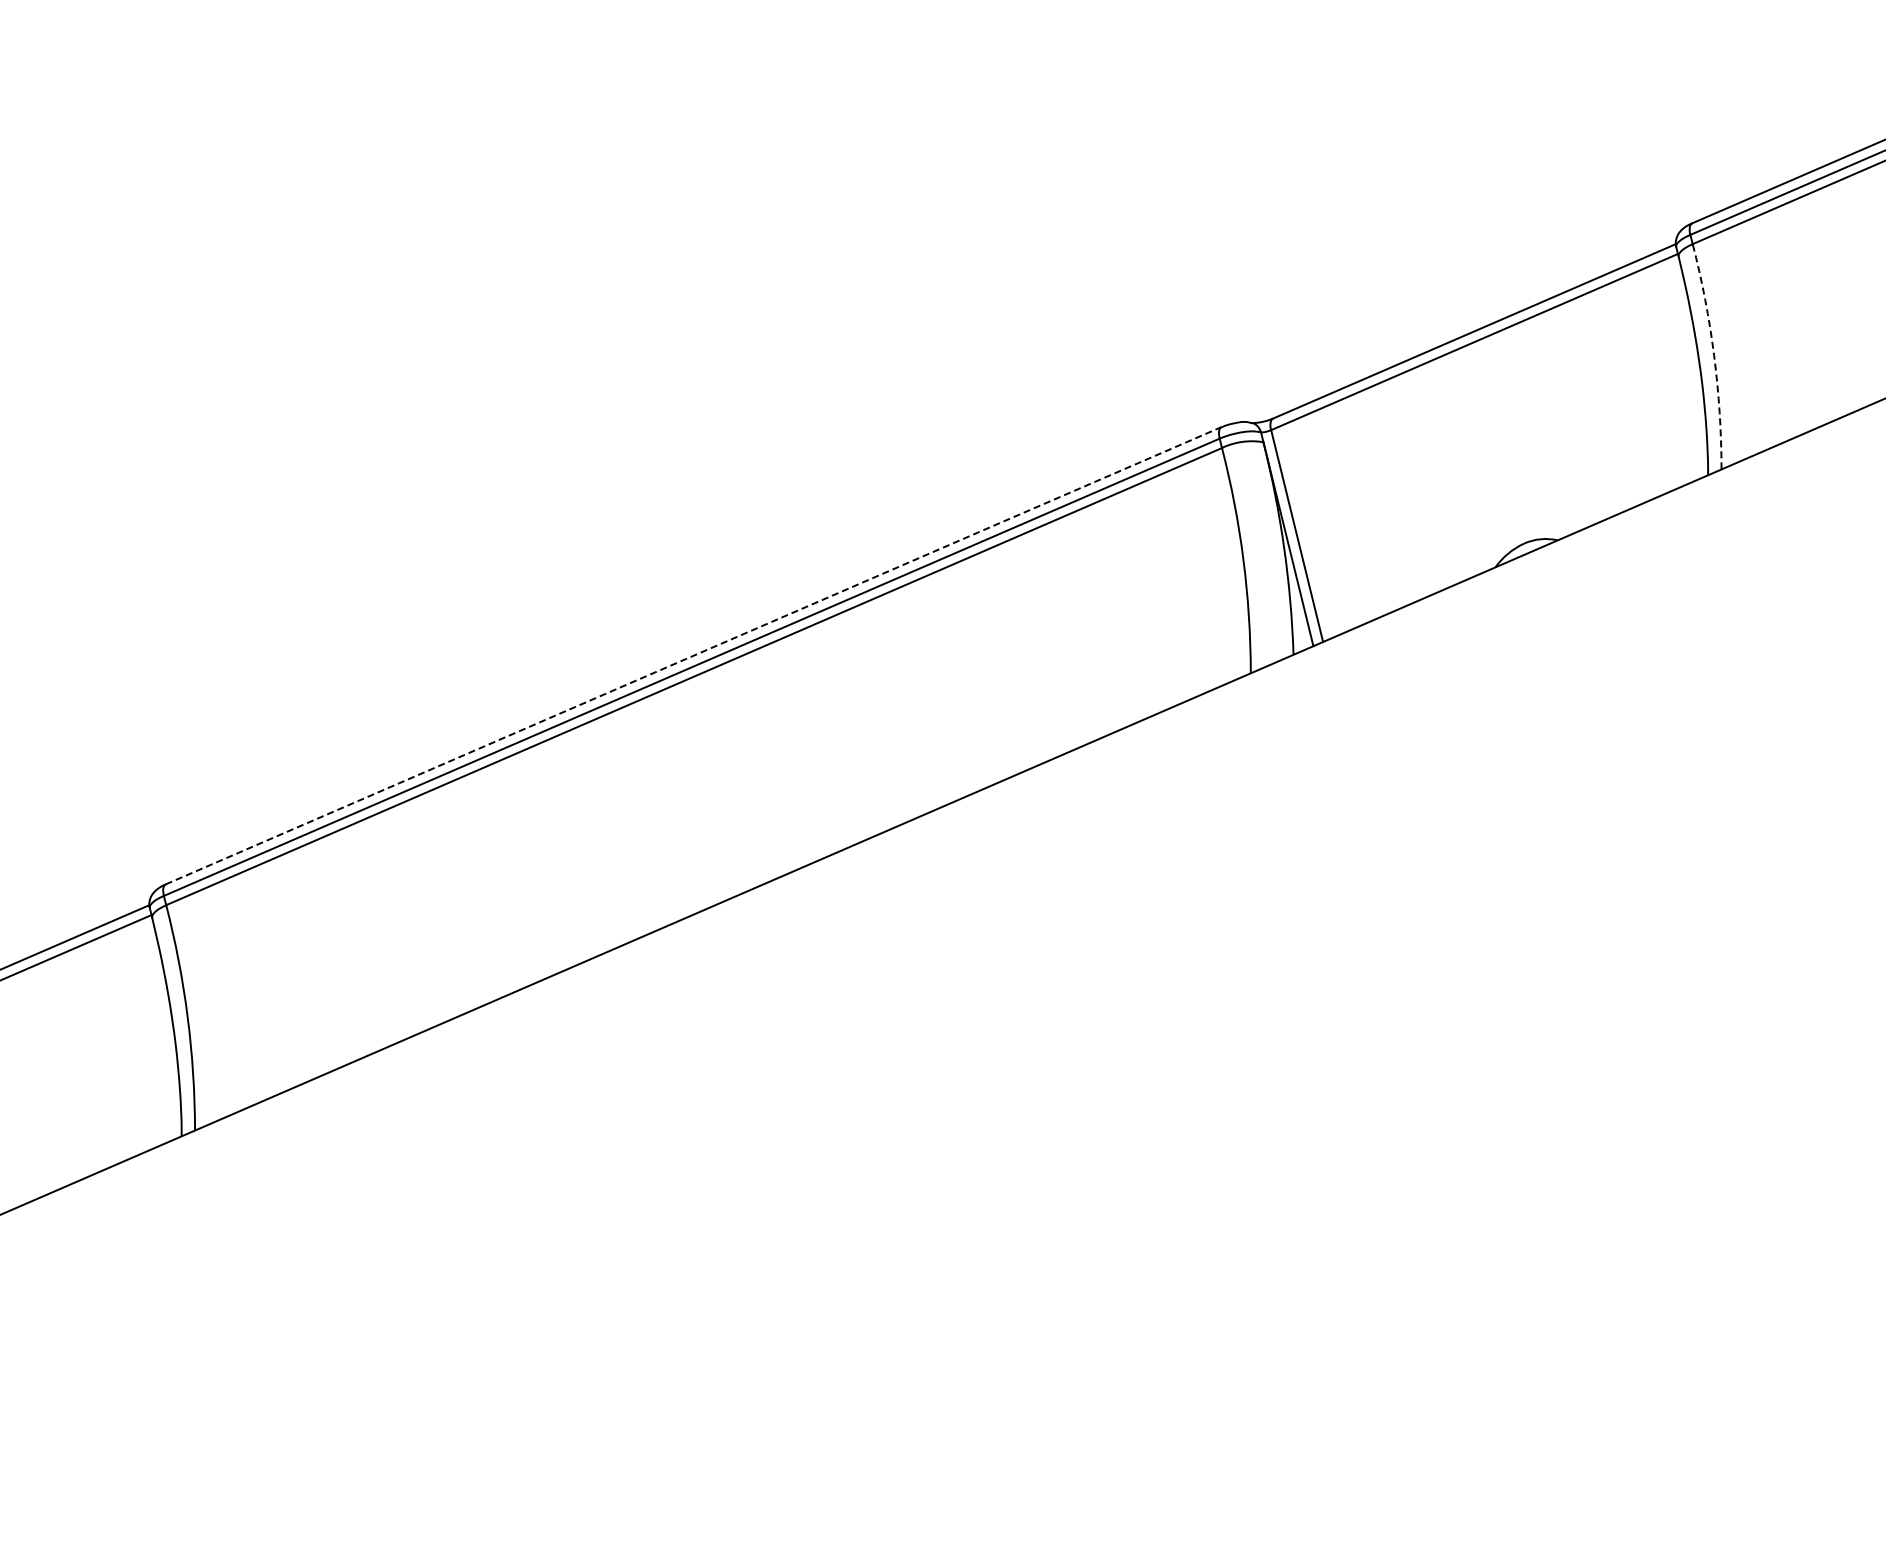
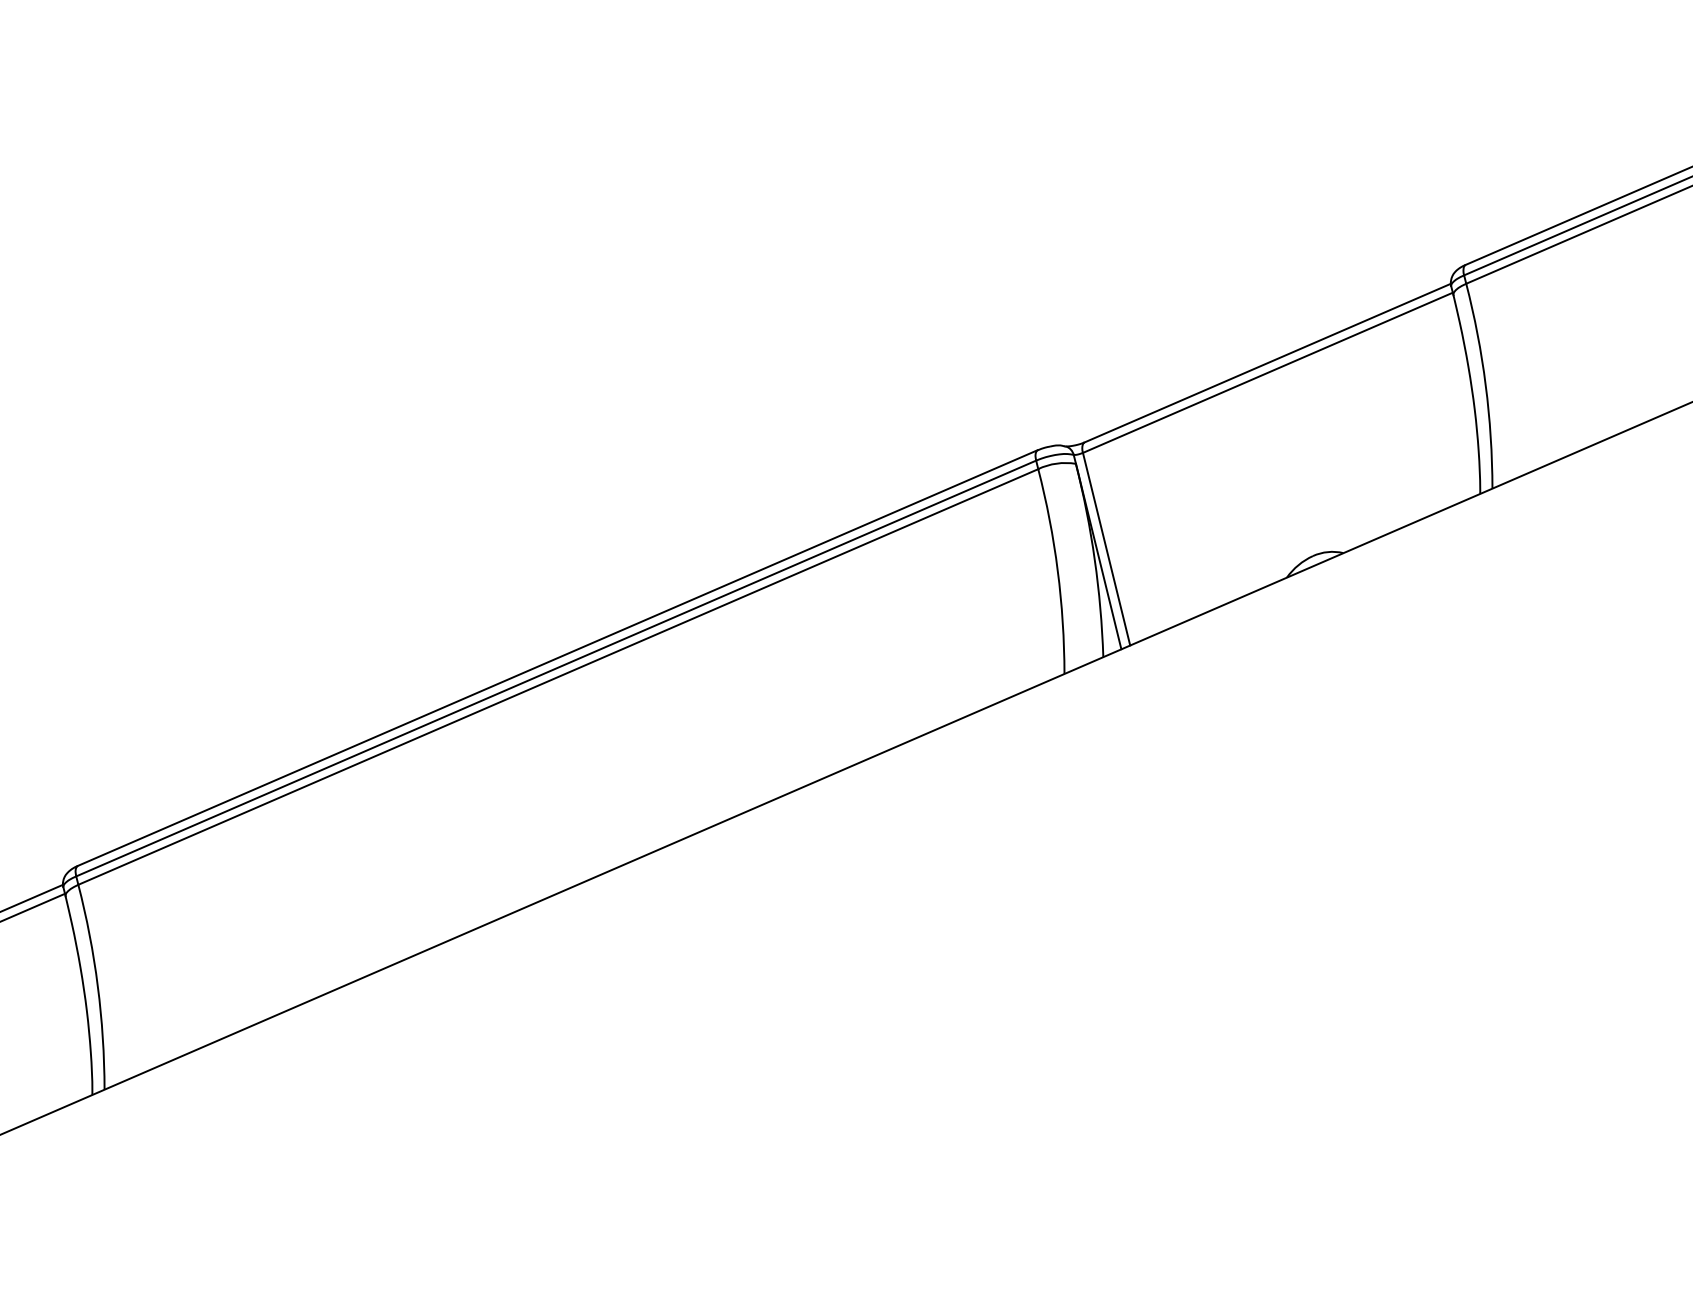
arc: (1714, 355) -> (1486, 385), dashed -> solid
line: (694, 655) -> (558, 657), dashed -> solid

